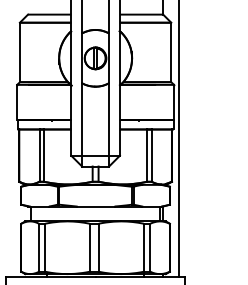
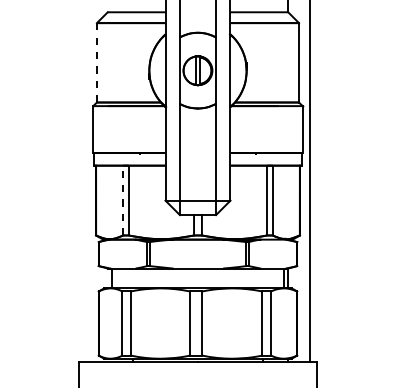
line: (19, 52) -> (96, 62), solid -> dashed
line: (39, 155) -> (123, 200), solid -> dashed

